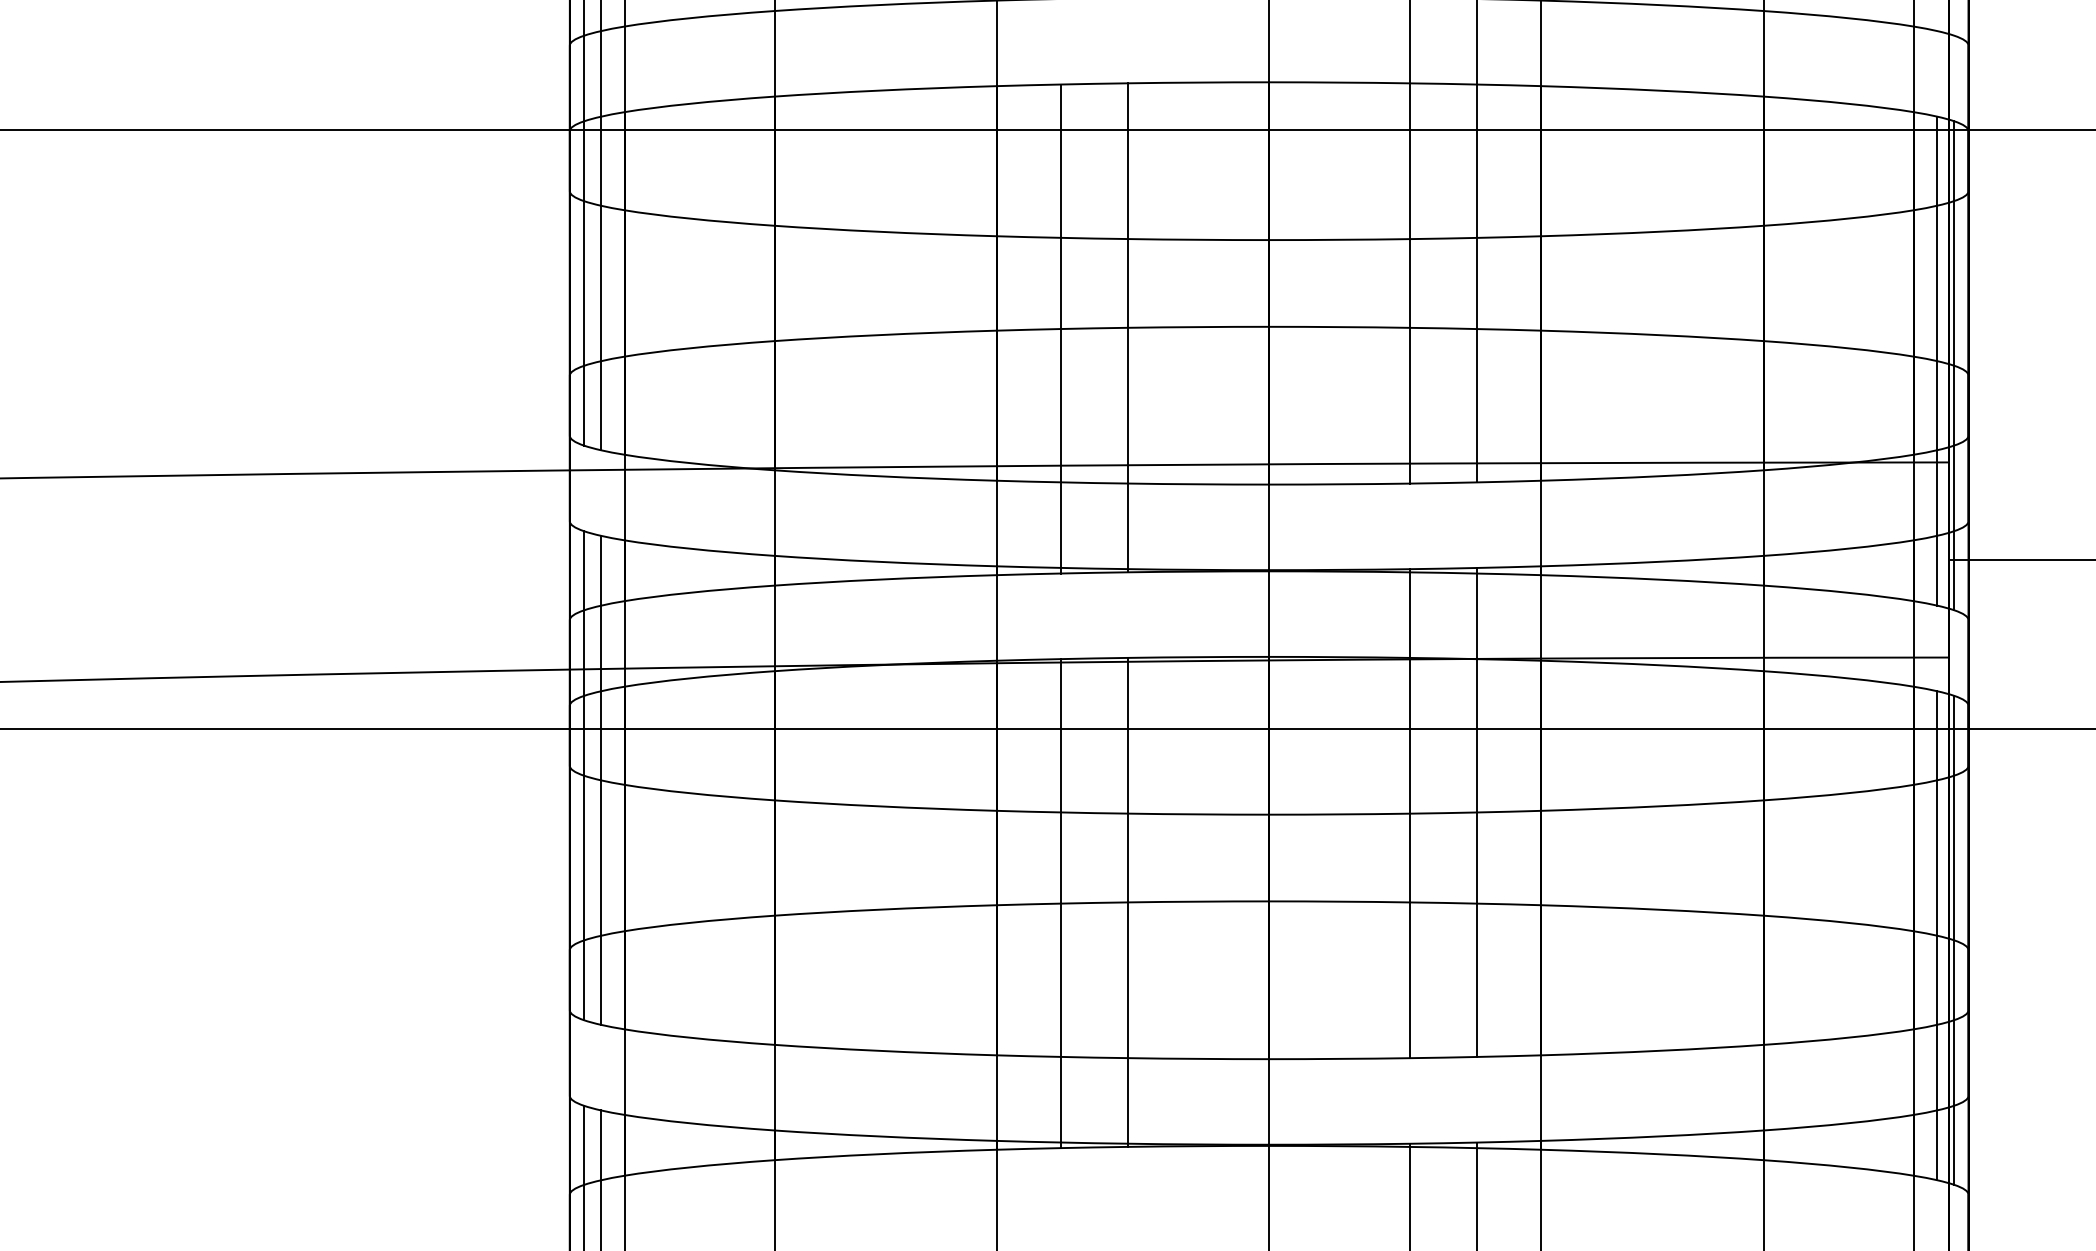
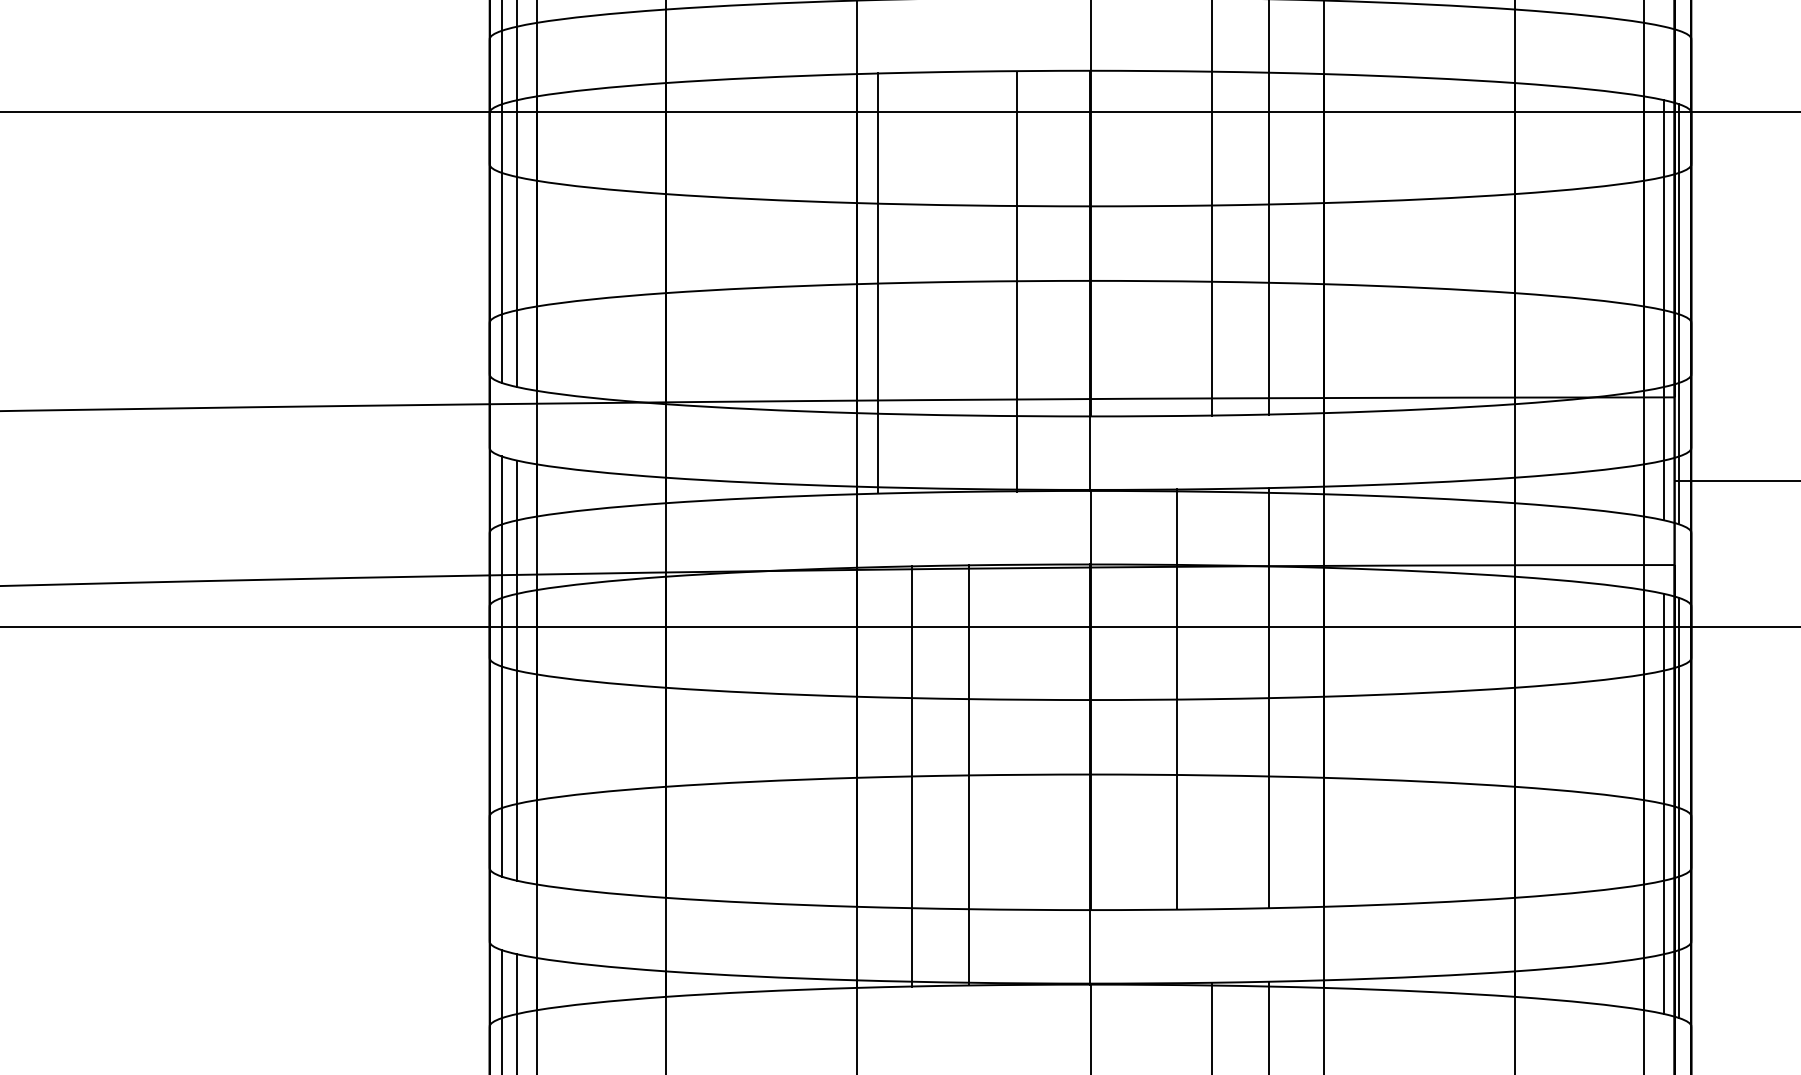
line: (1128, 327) -> (1017, 281), moved
line: (1060, 328) -> (877, 282), moved
line: (1409, 814) -> (1176, 699), moved

